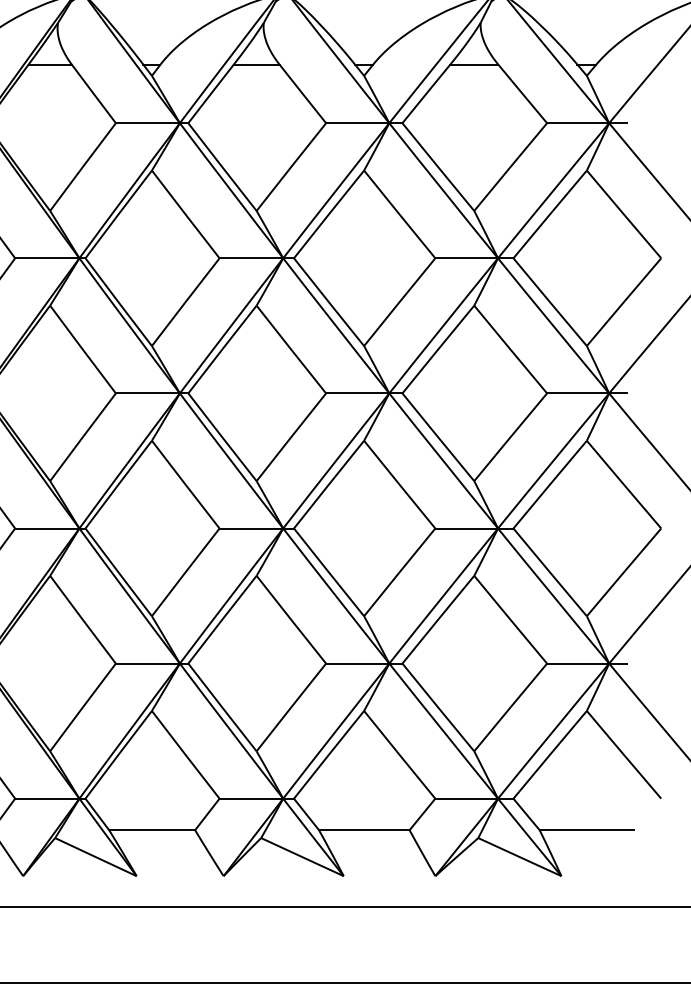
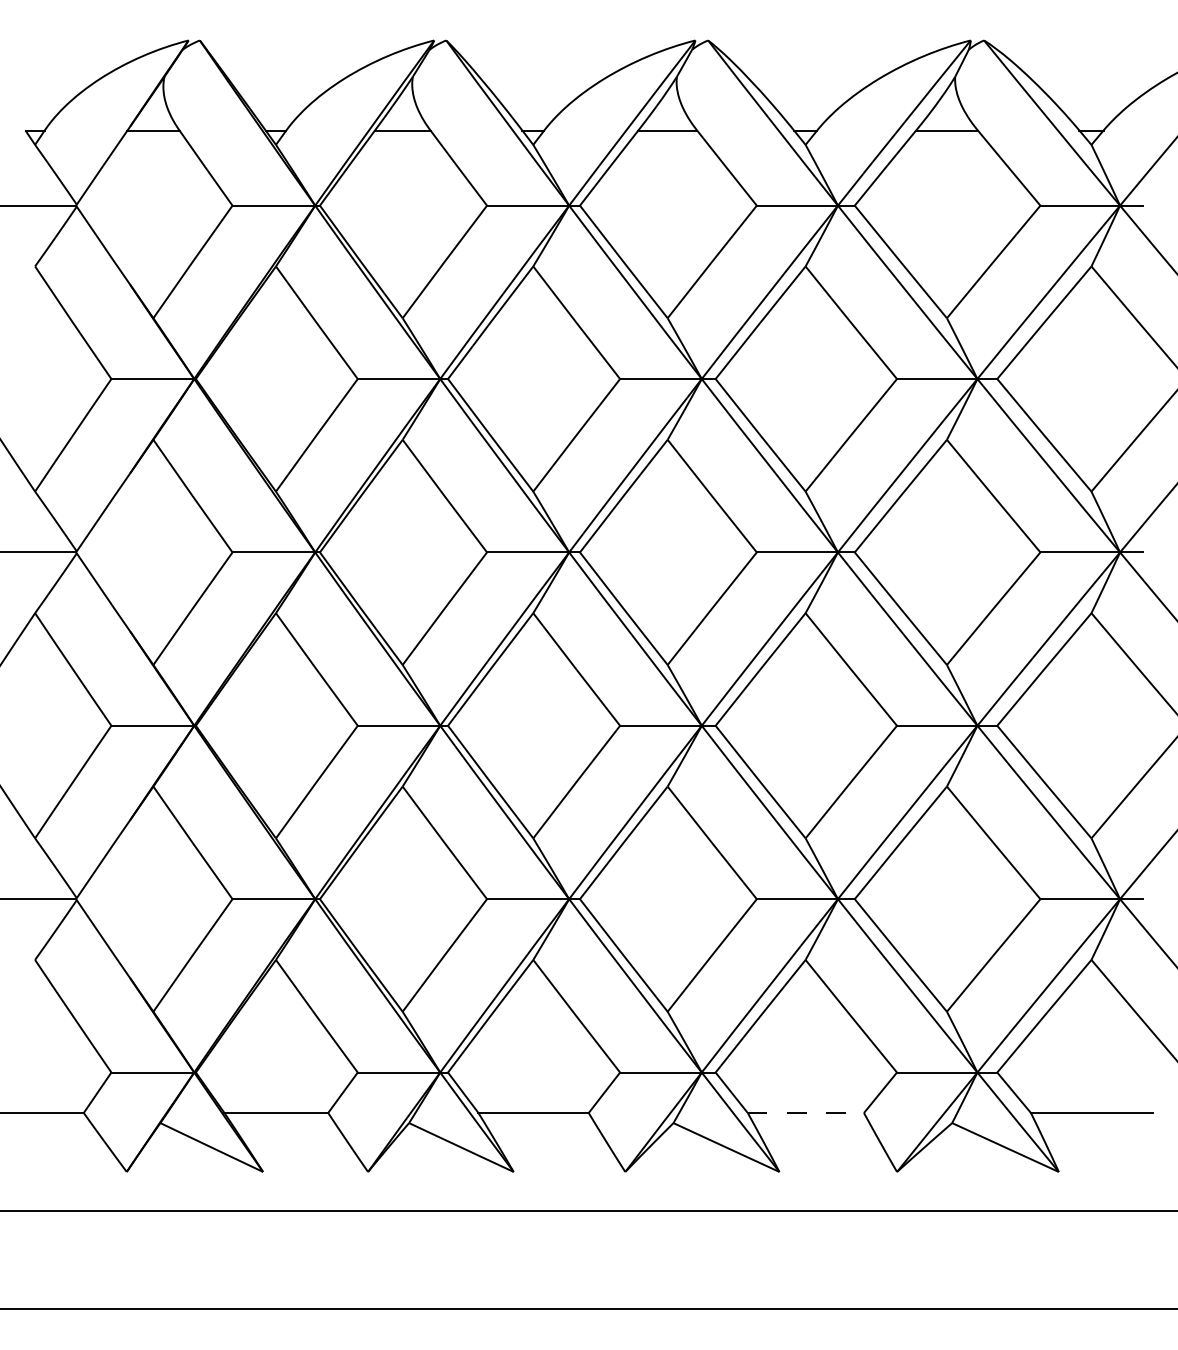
line: (364, 830) -> (806, 1113), solid -> dashed

